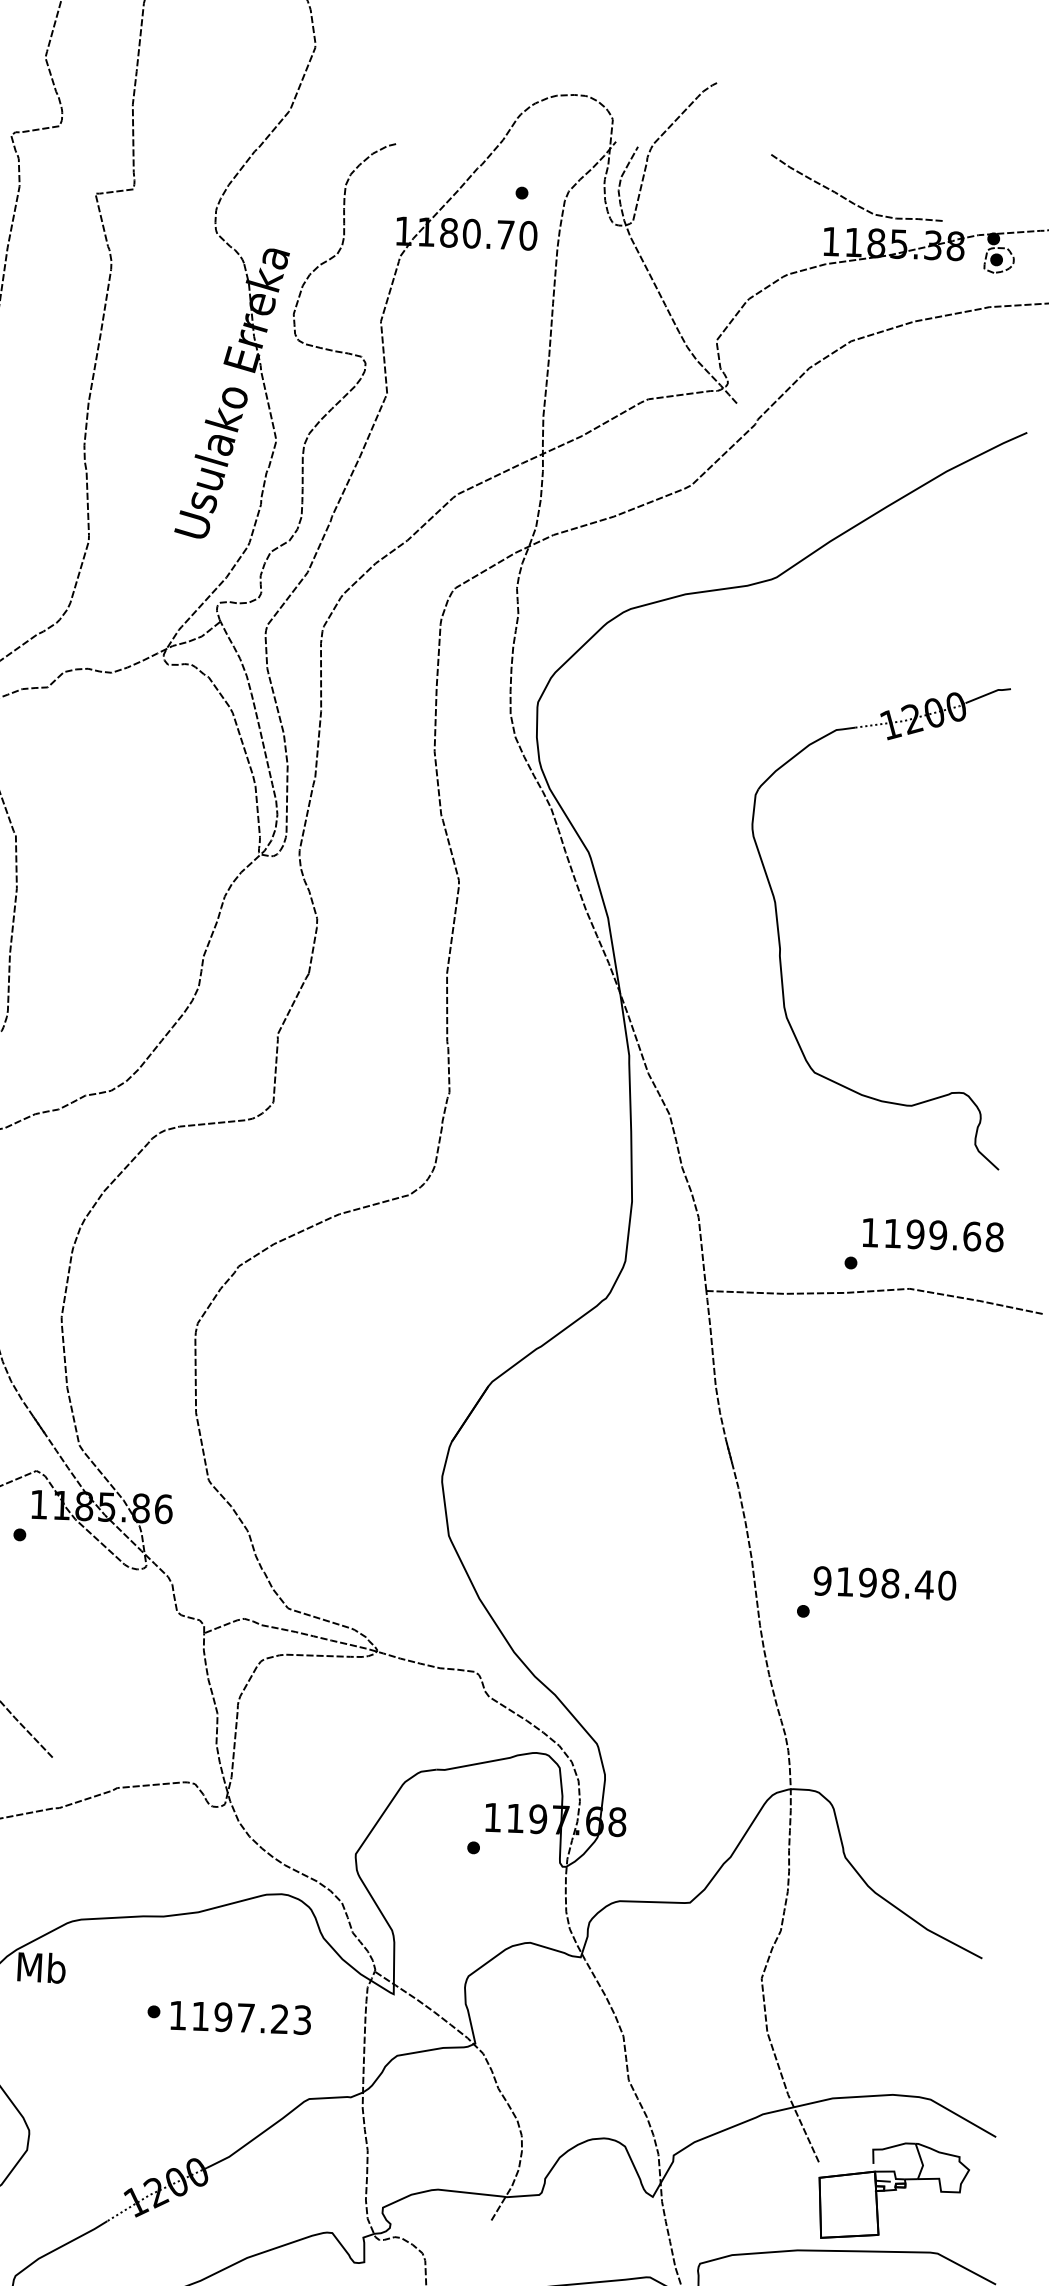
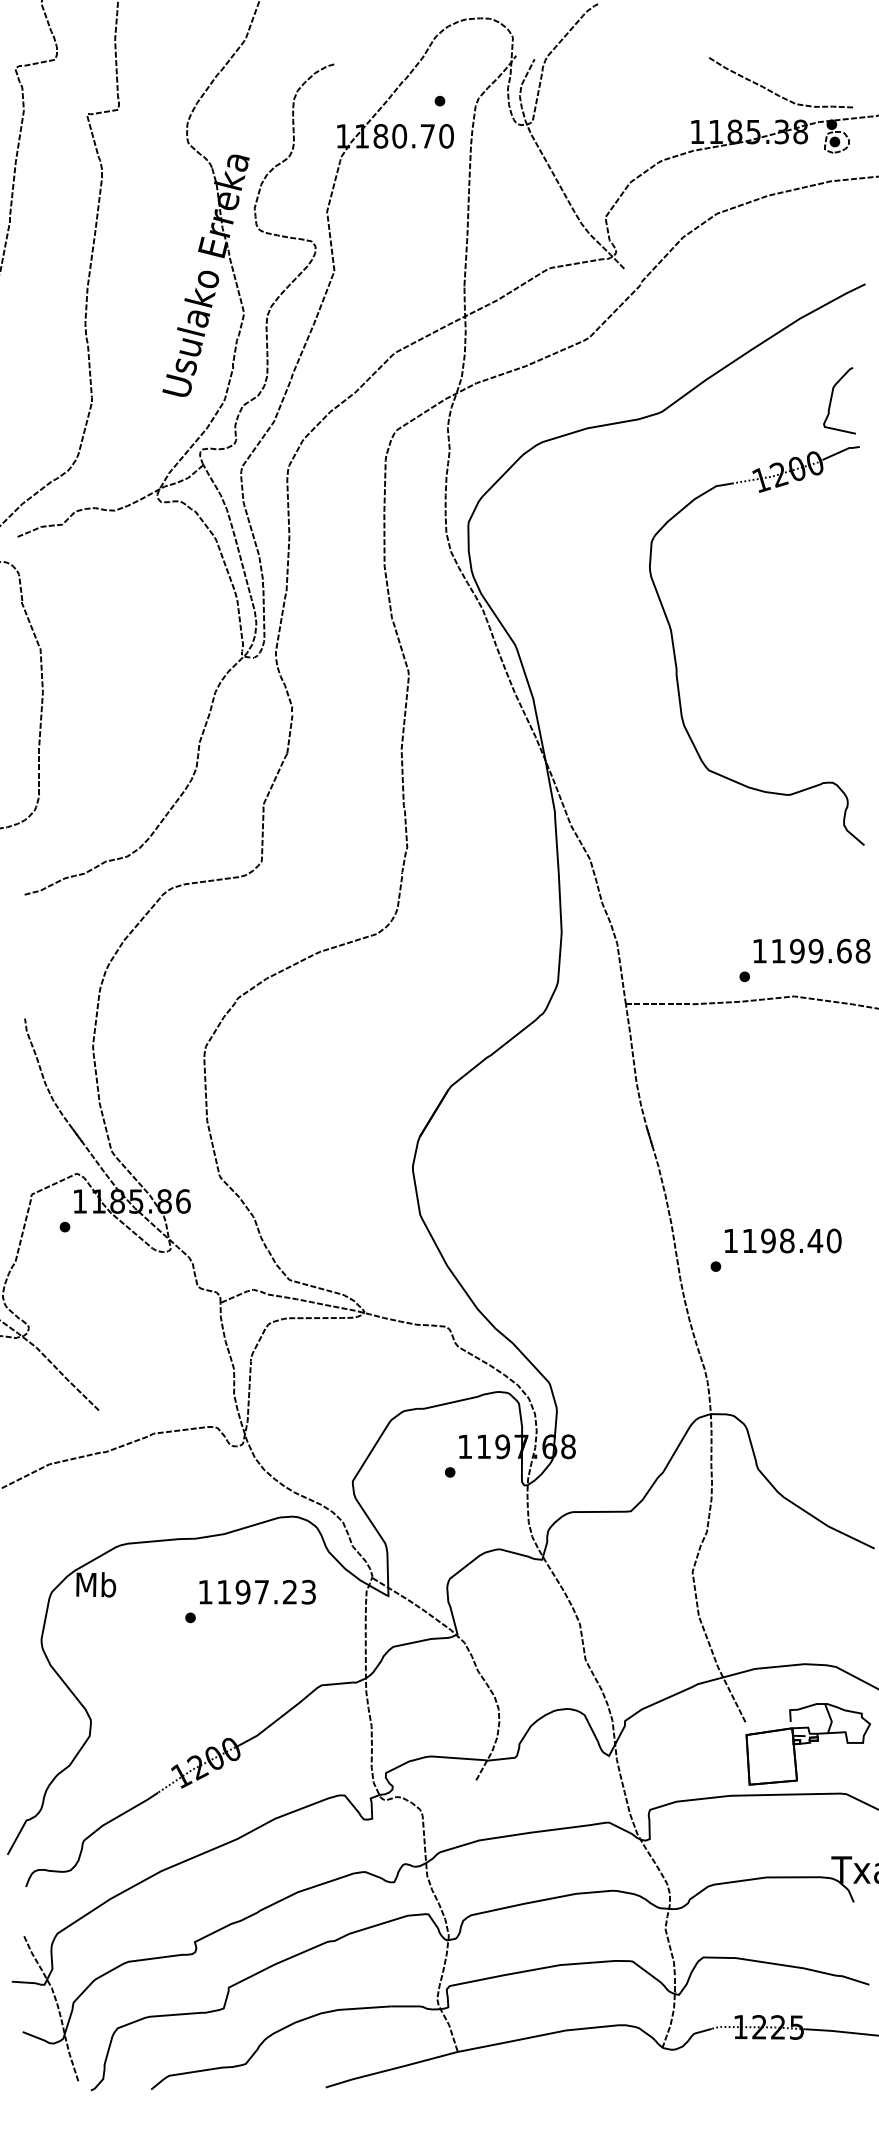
curve: (850, 200) -> (776, 93), moved
curve: (982, 569) -> (832, 398), added
part: (780, 937) -> (676, 659), moved
text: (822, 1580) -> (730, 1240), 9198.40 -> 1198.40
text: (240, 2018) -> (257, 1592), moved

